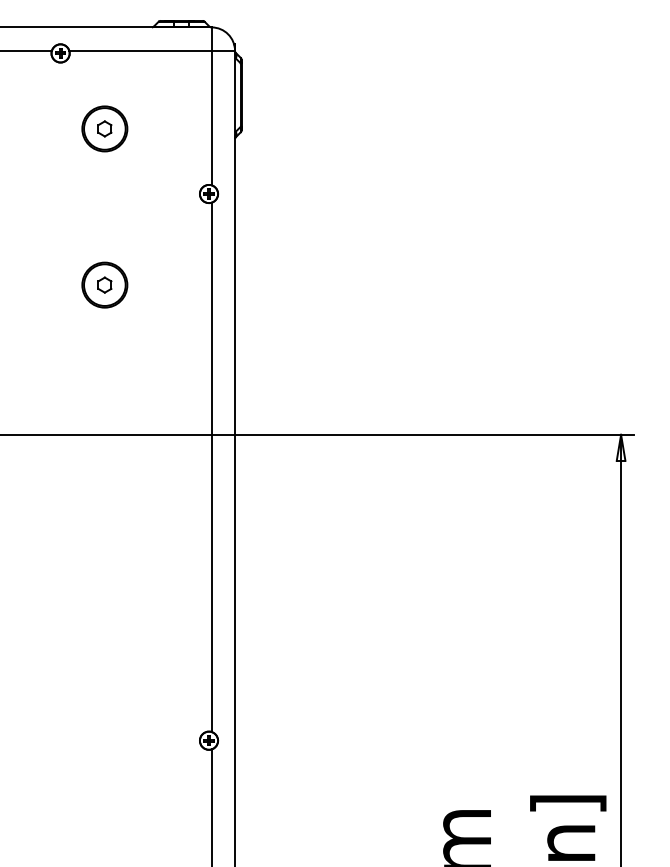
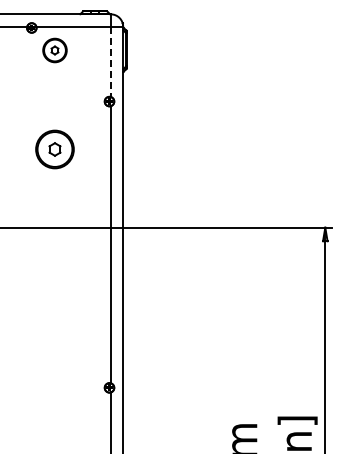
line: (210, 119) -> (110, 62), solid -> dashed
part: (103, 128) -> (54, 50), moved
part: (103, 283) -> (54, 148), size x1.6

